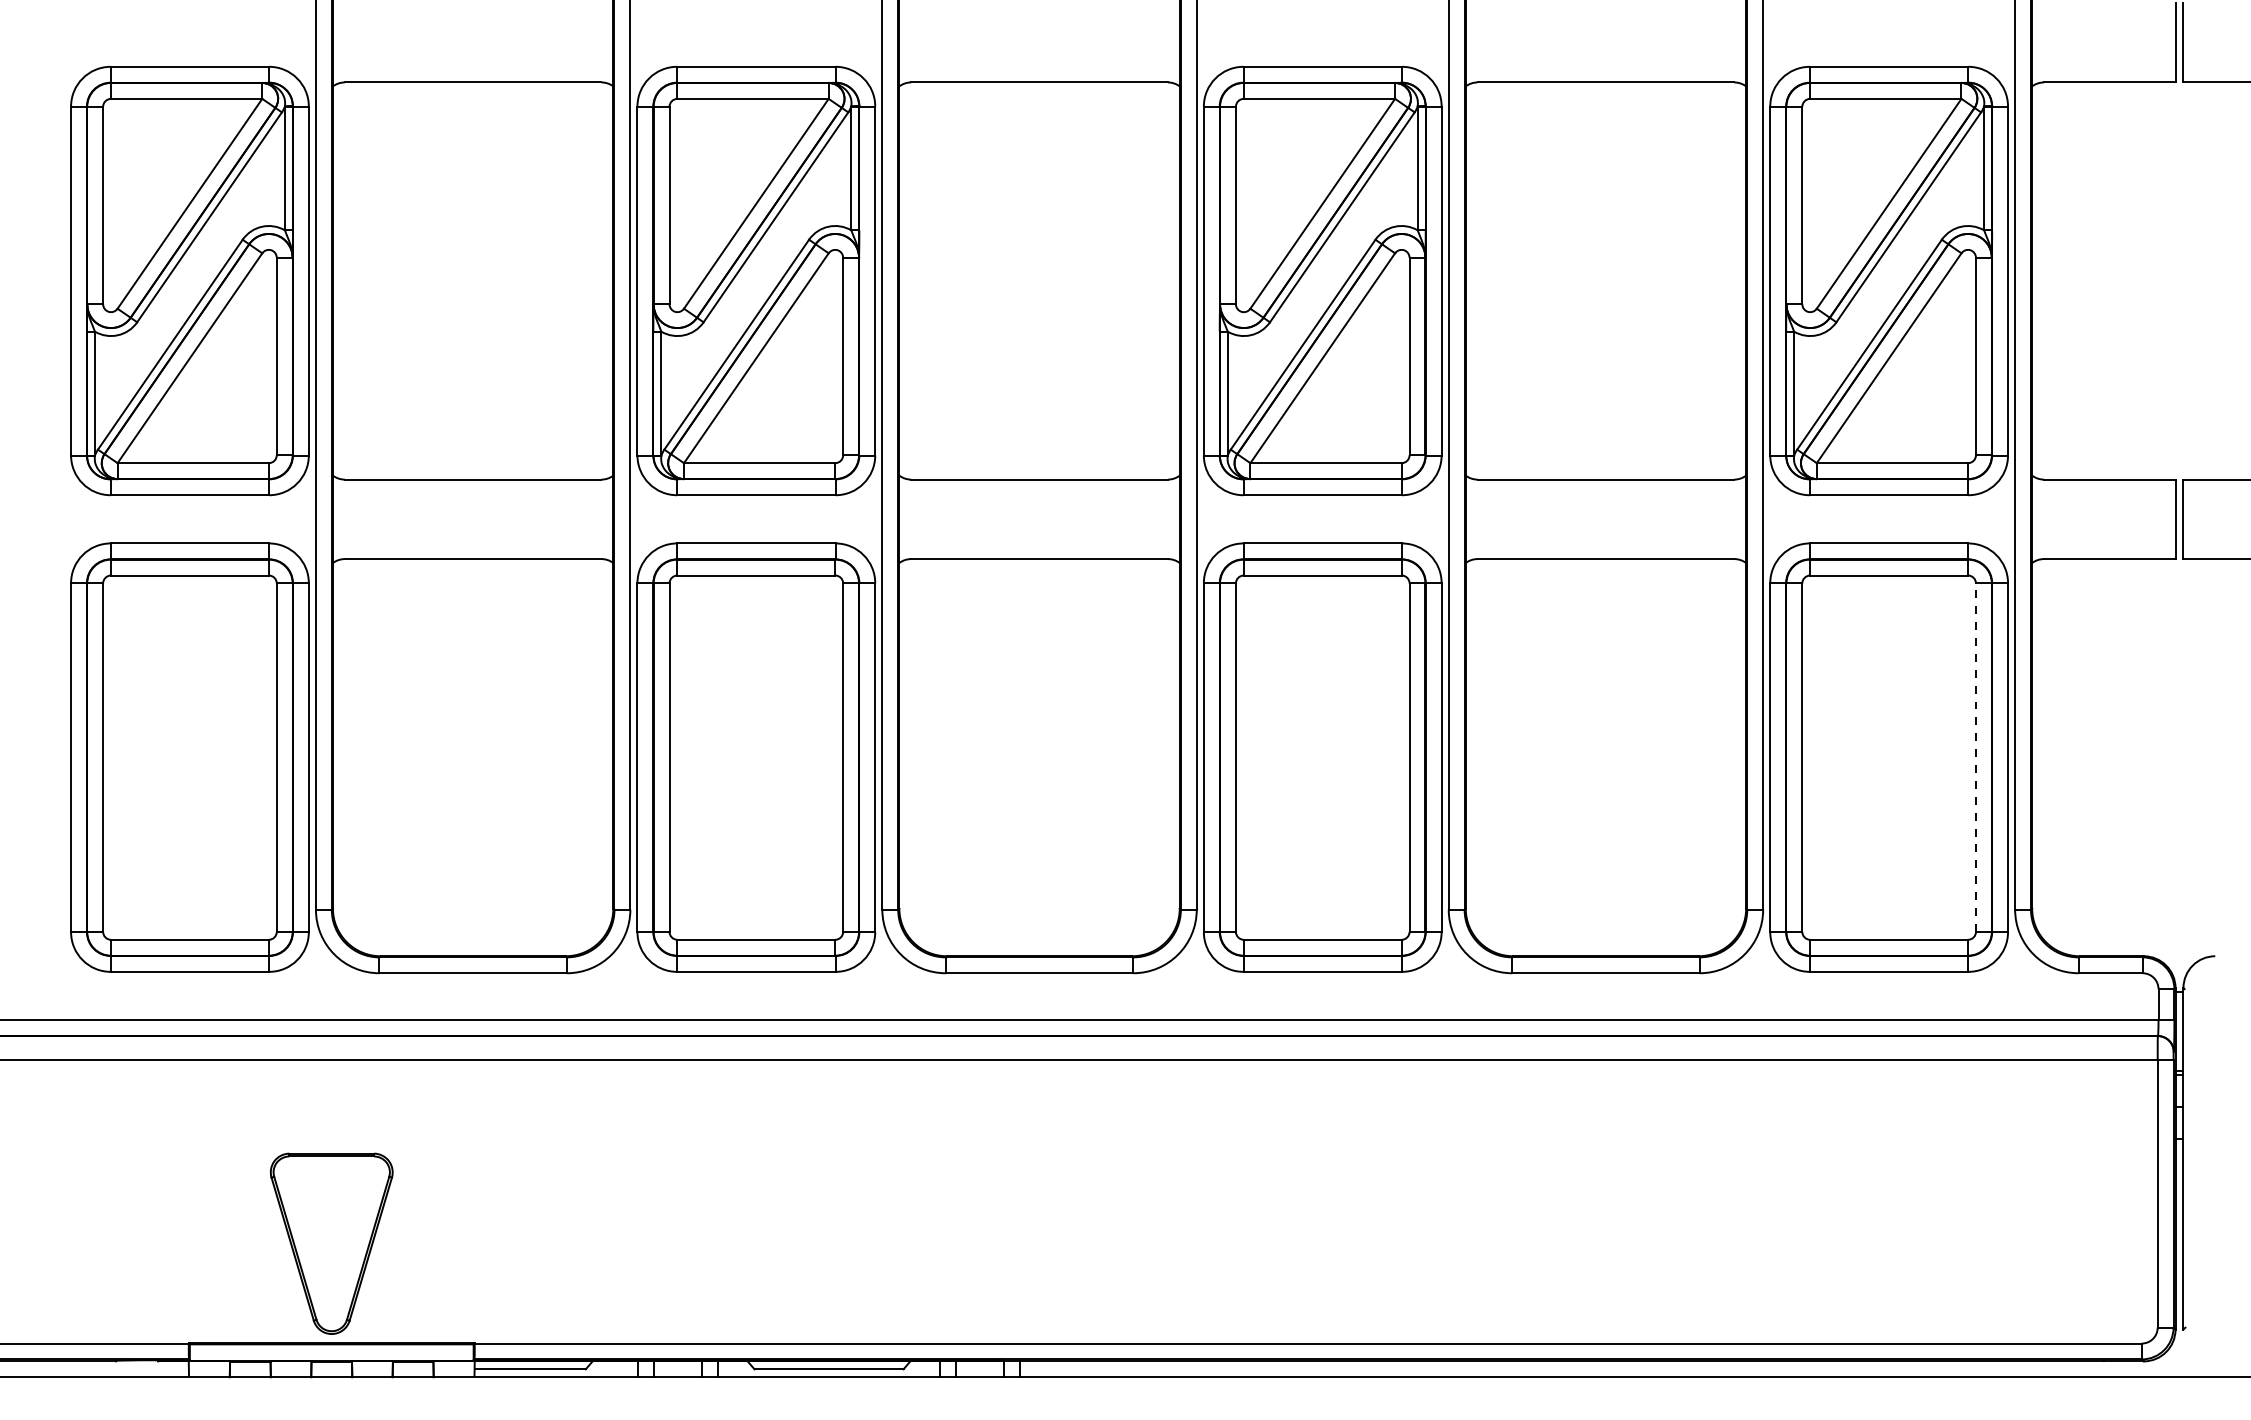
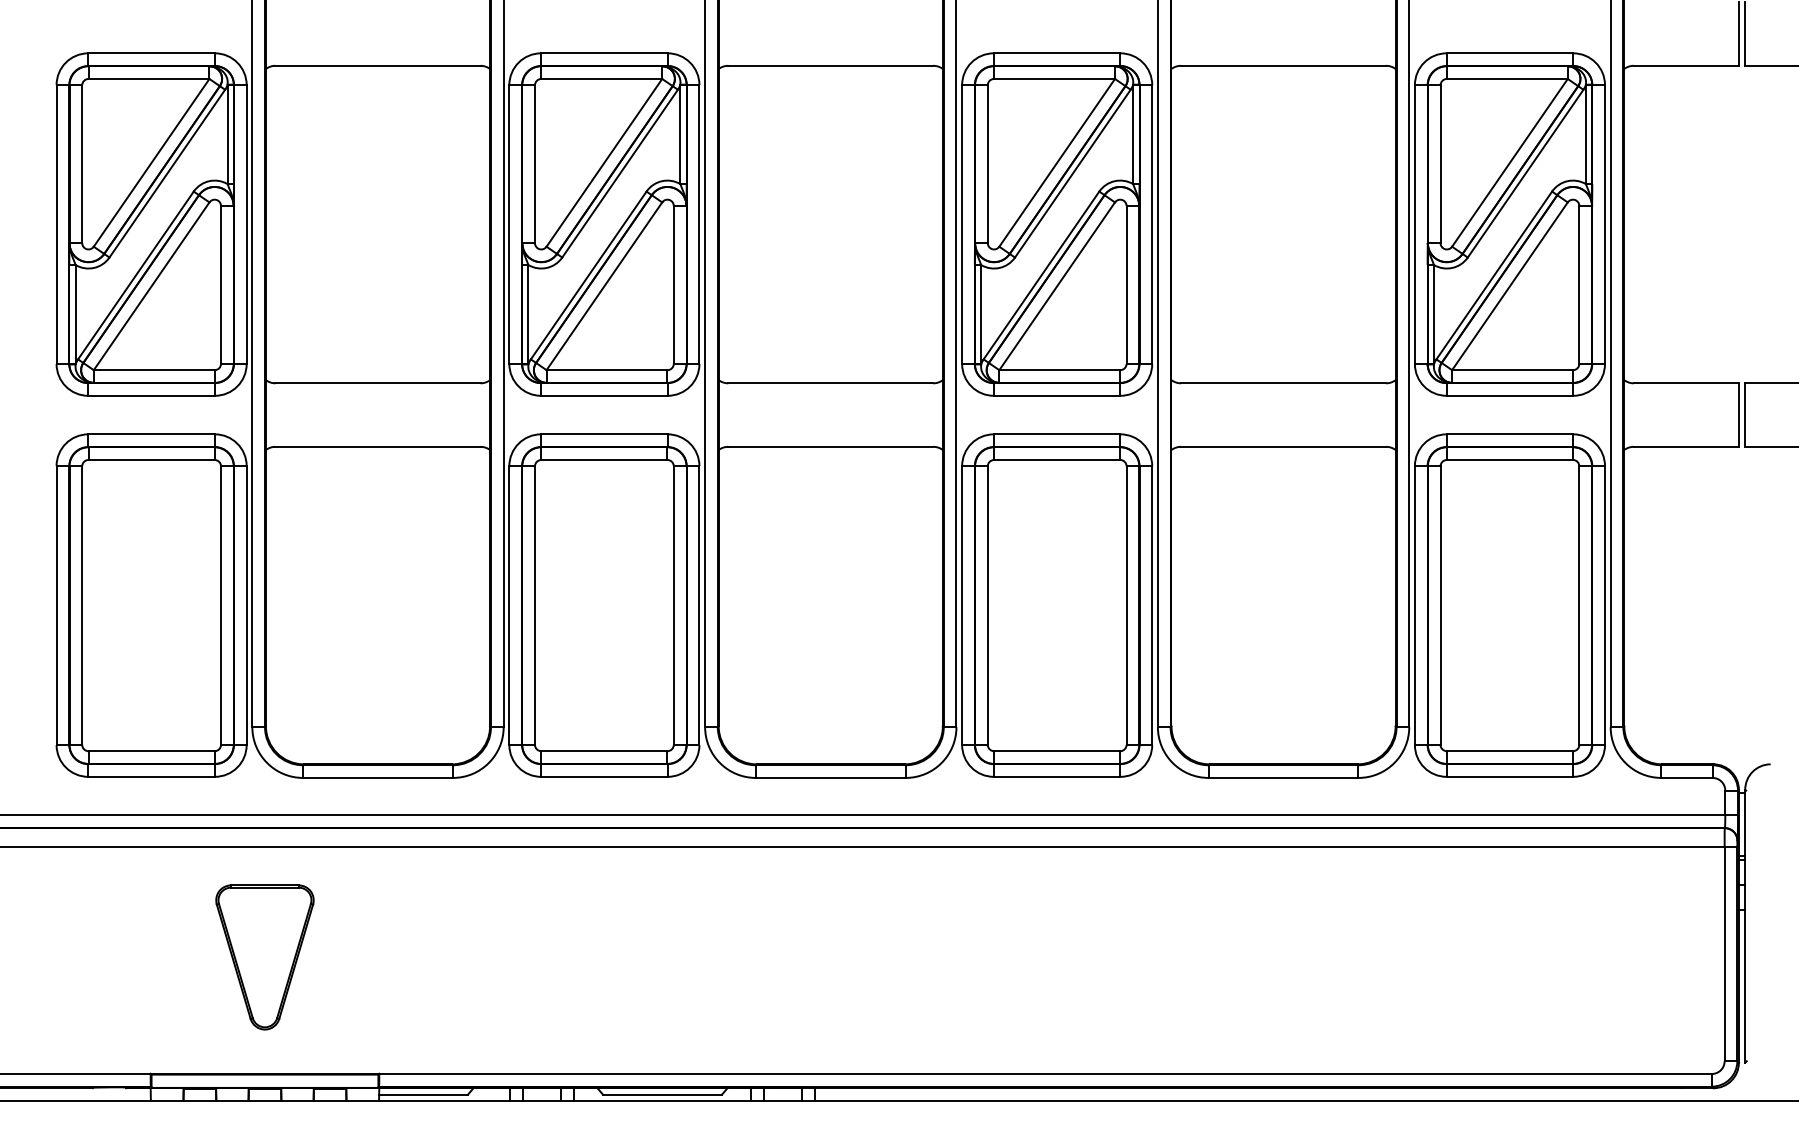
line: (1975, 757) -> (1578, 605), dashed -> solid
part: (331, 1243) -> (264, 957), moved

